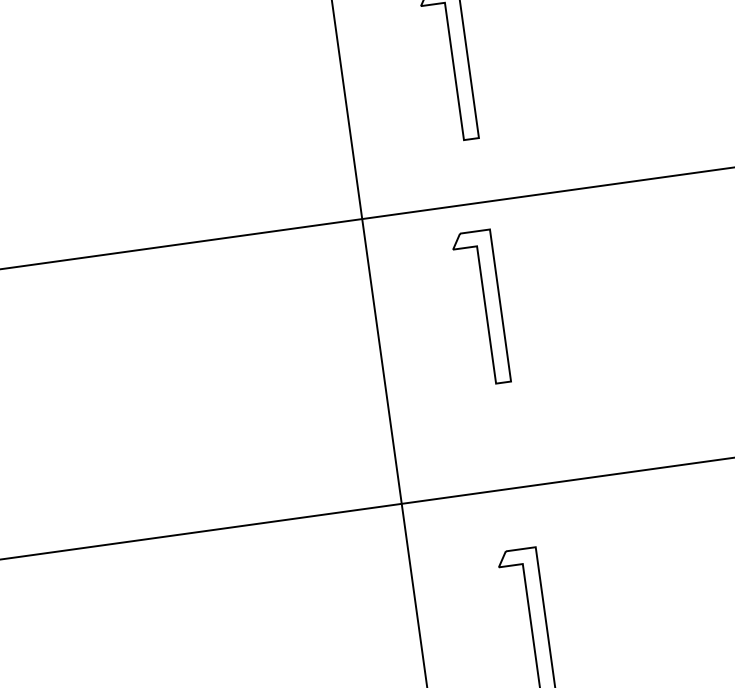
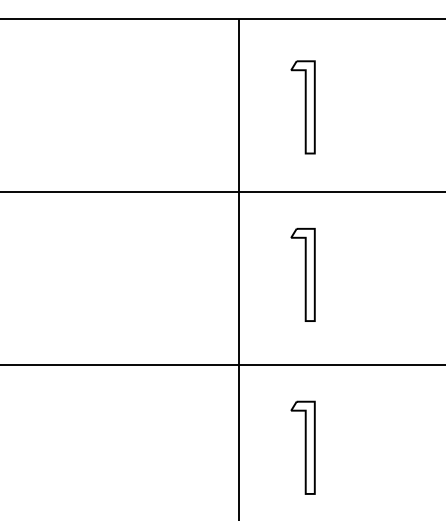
part: (480, 307) -> (302, 274), moved

